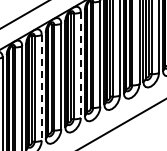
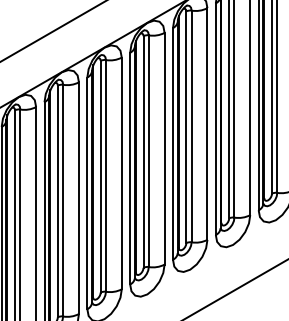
line: (80, 65) -> (163, 149), dashed -> solid
line: (41, 87) -> (78, 197), dashed -> solid

